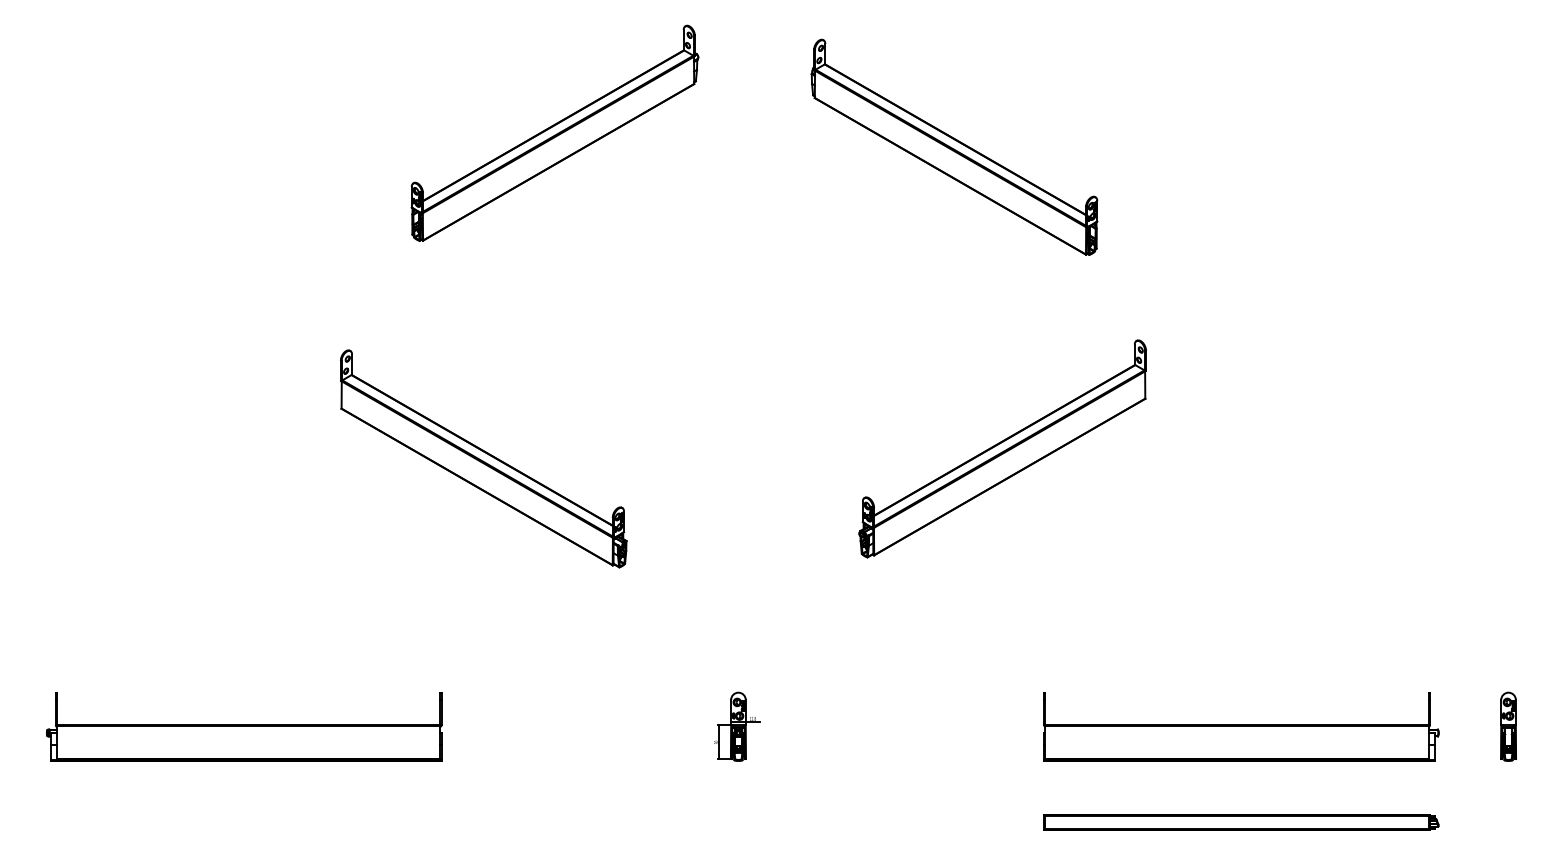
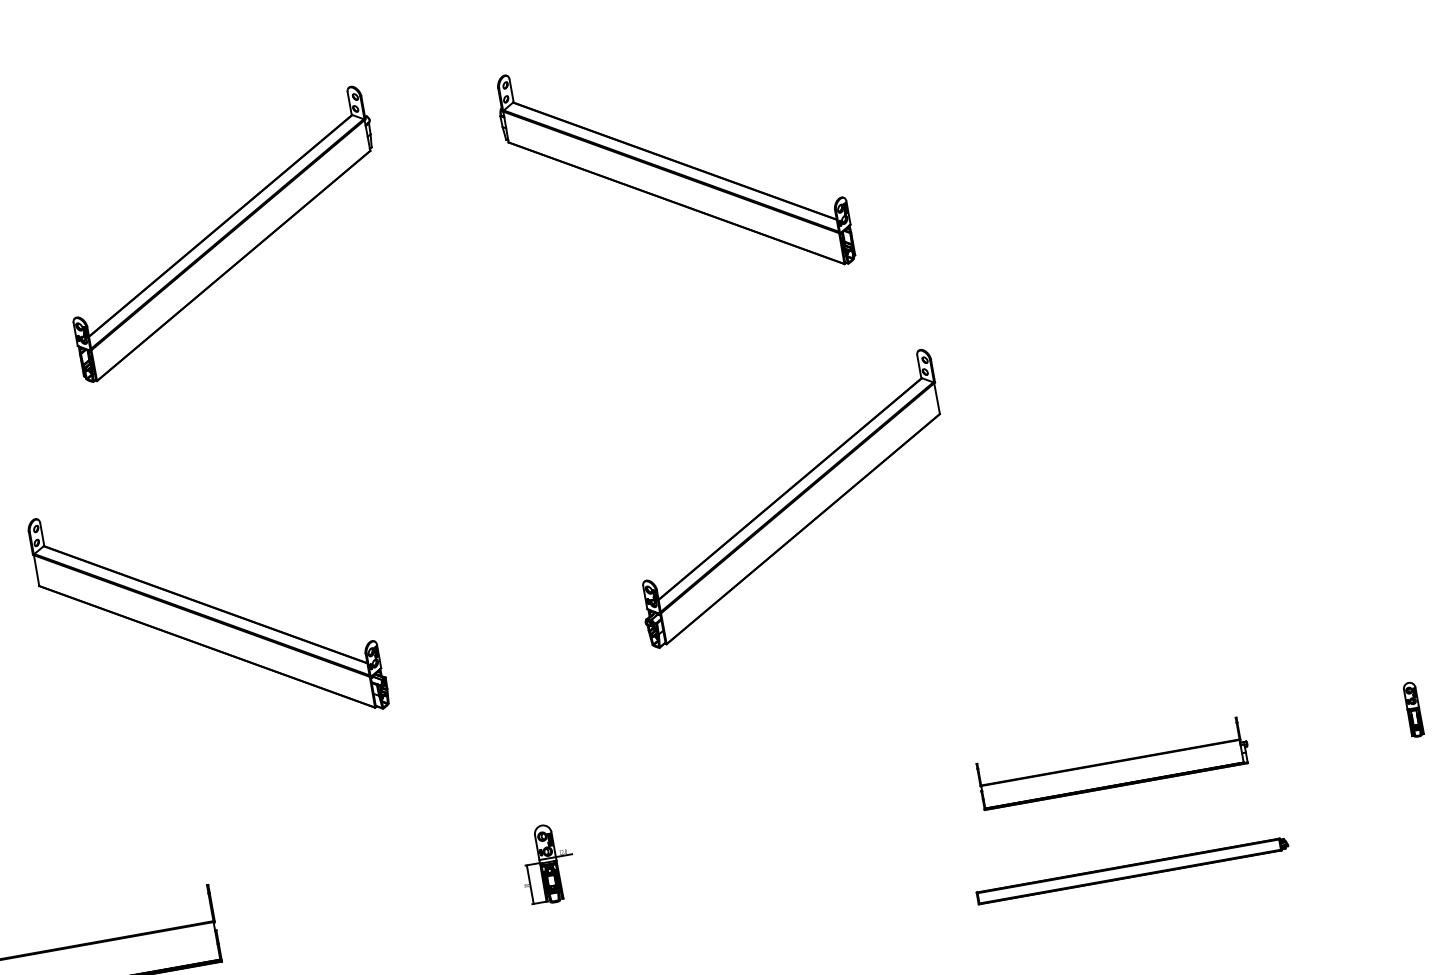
part: (1241, 726) -> (1113, 762), size x0.6
part: (1508, 726) -> (1413, 709), size x0.7
part: (1241, 822) -> (1132, 870), size x0.7

